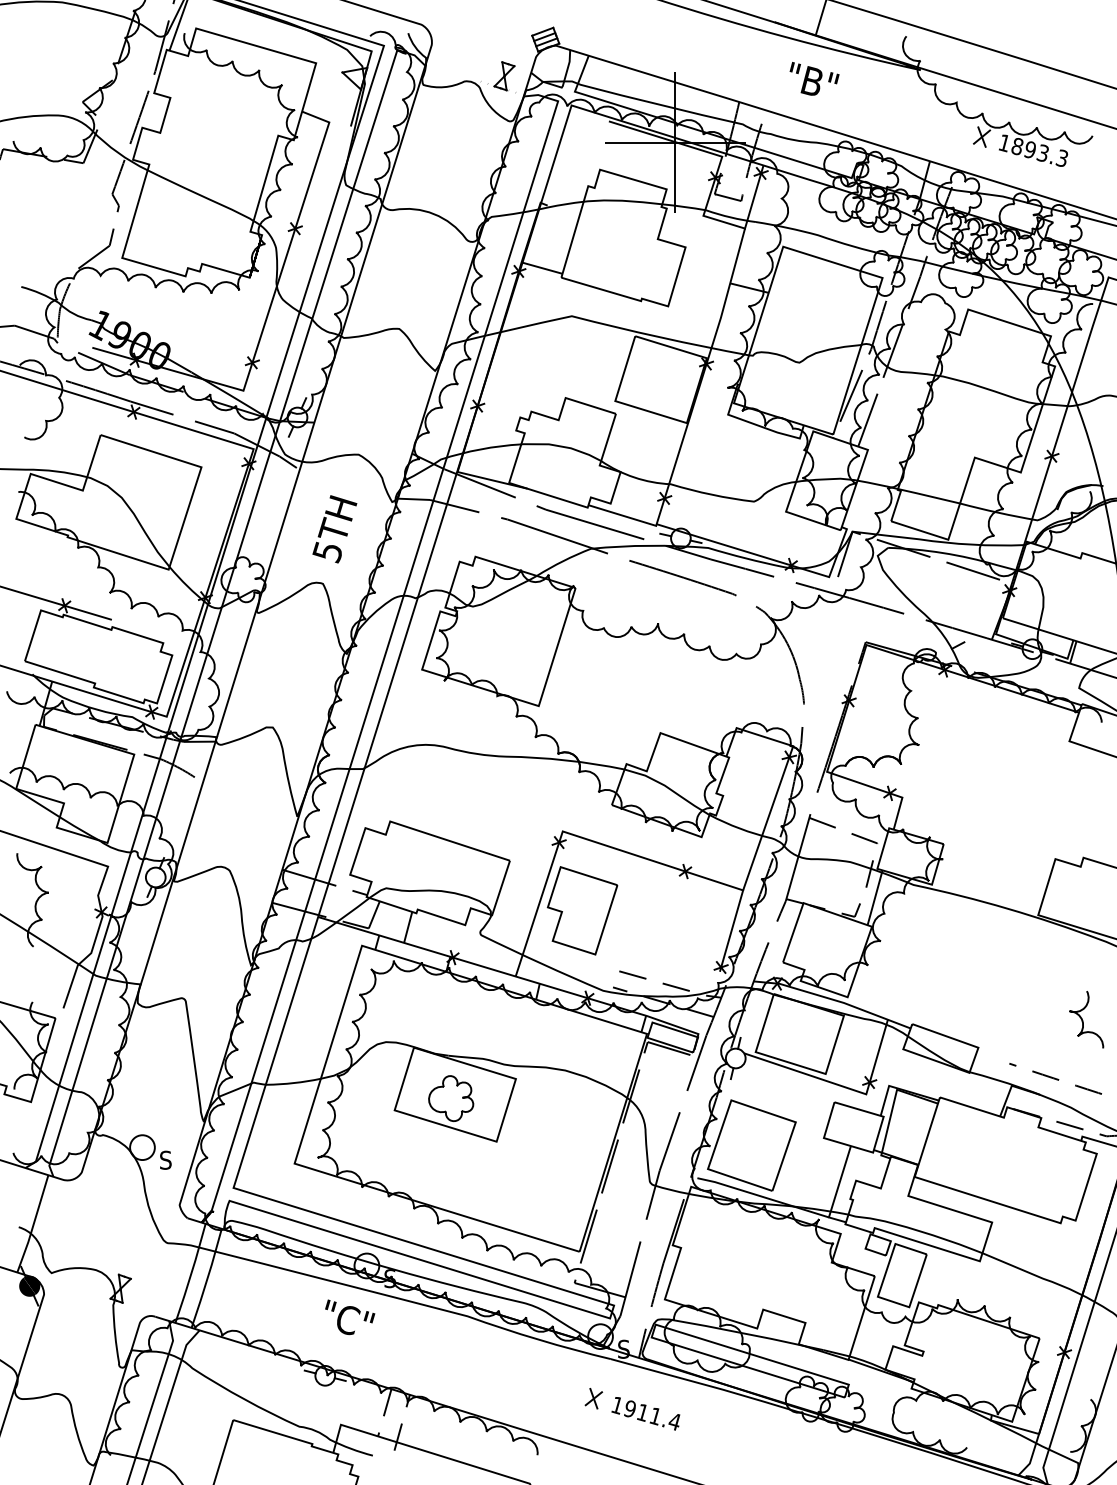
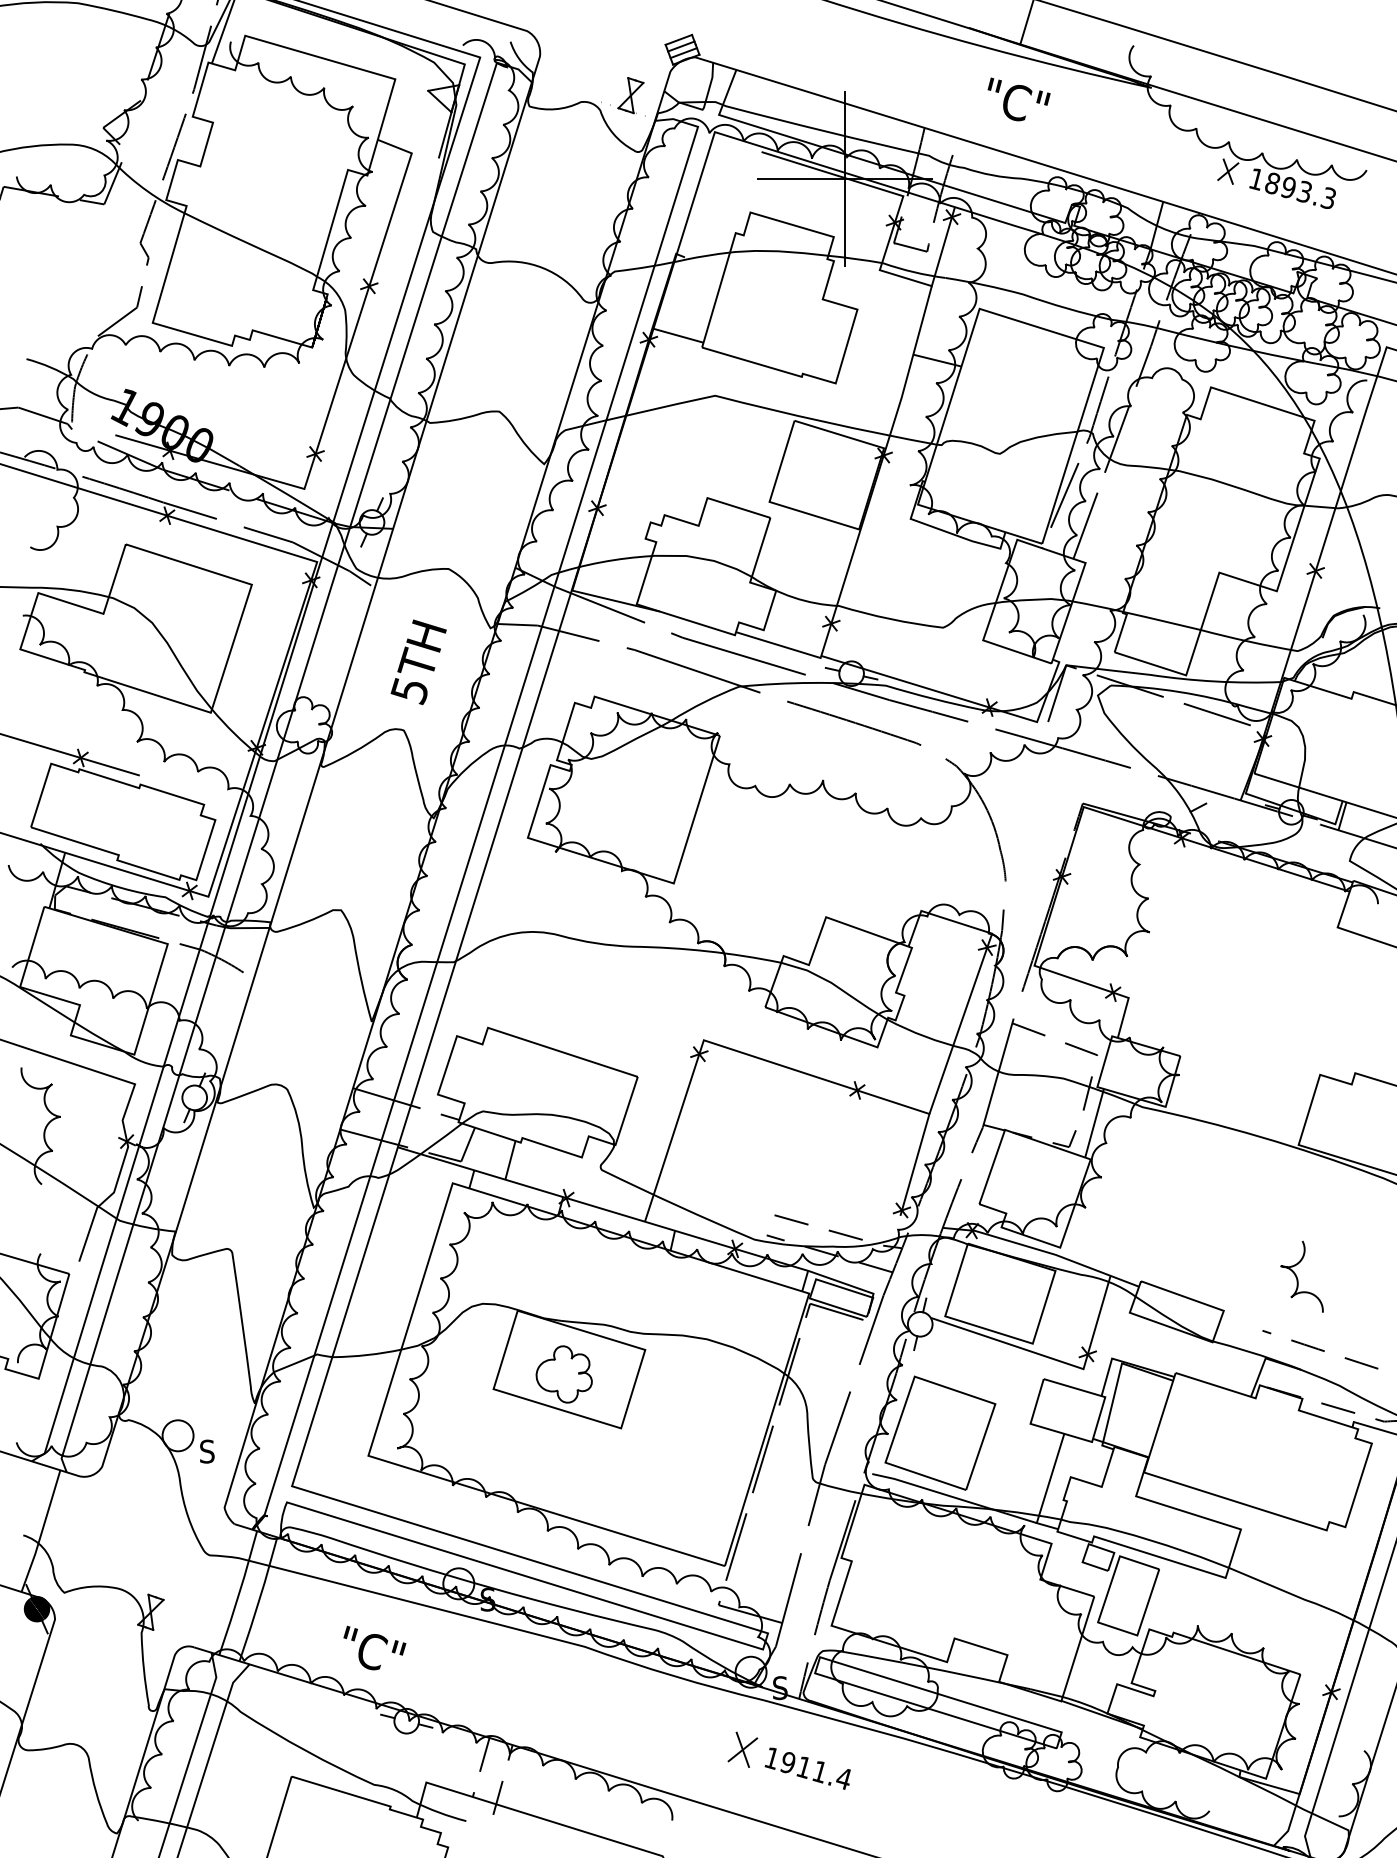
text: (819, 80) -> (1025, 101), "B" -> "C"
part: (582, 910) -> (728, 1139), removed
curve: (1082, 1019) -> (1297, 1276), moved
text: (349, 1316) -> (374, 1647), moved
part: (593, 1398) -> (742, 1749), size x1.4

